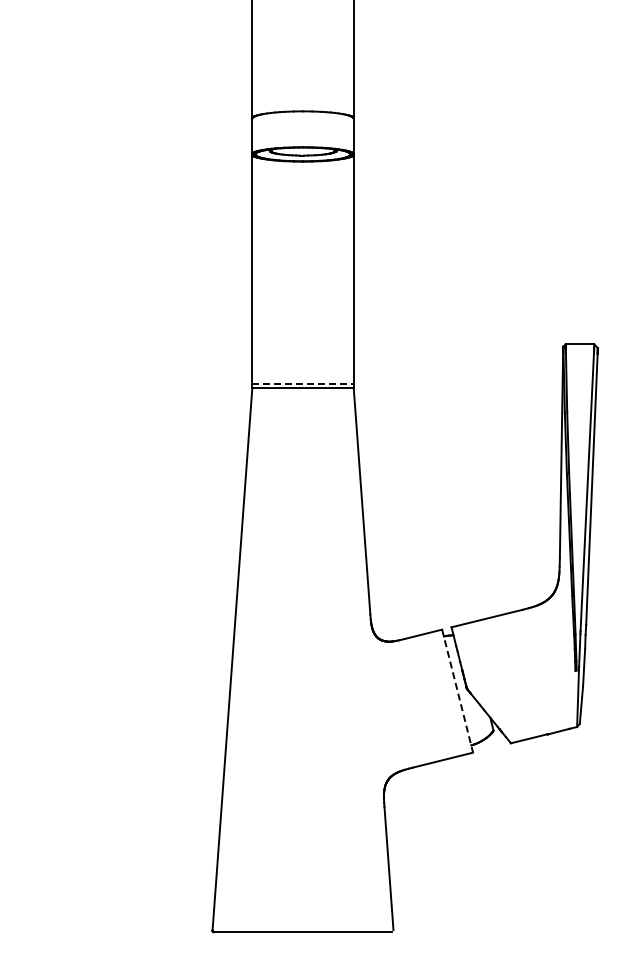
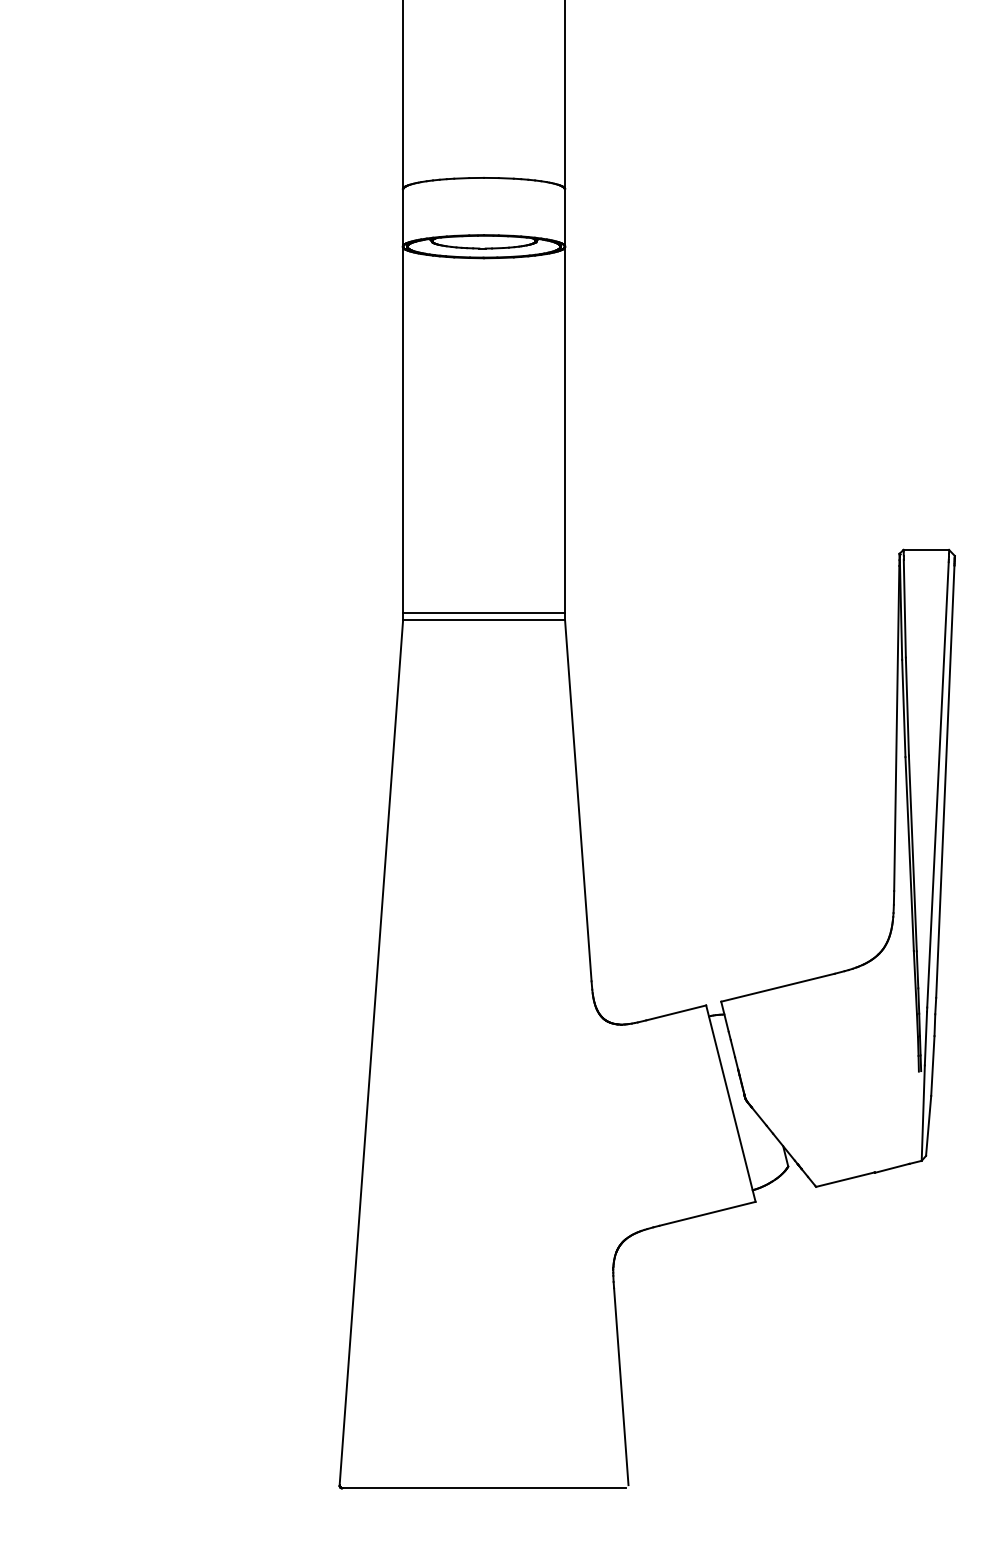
line: (303, 383) -> (484, 612), dashed -> solid
line: (457, 691) -> (730, 1104), dashed -> solid

